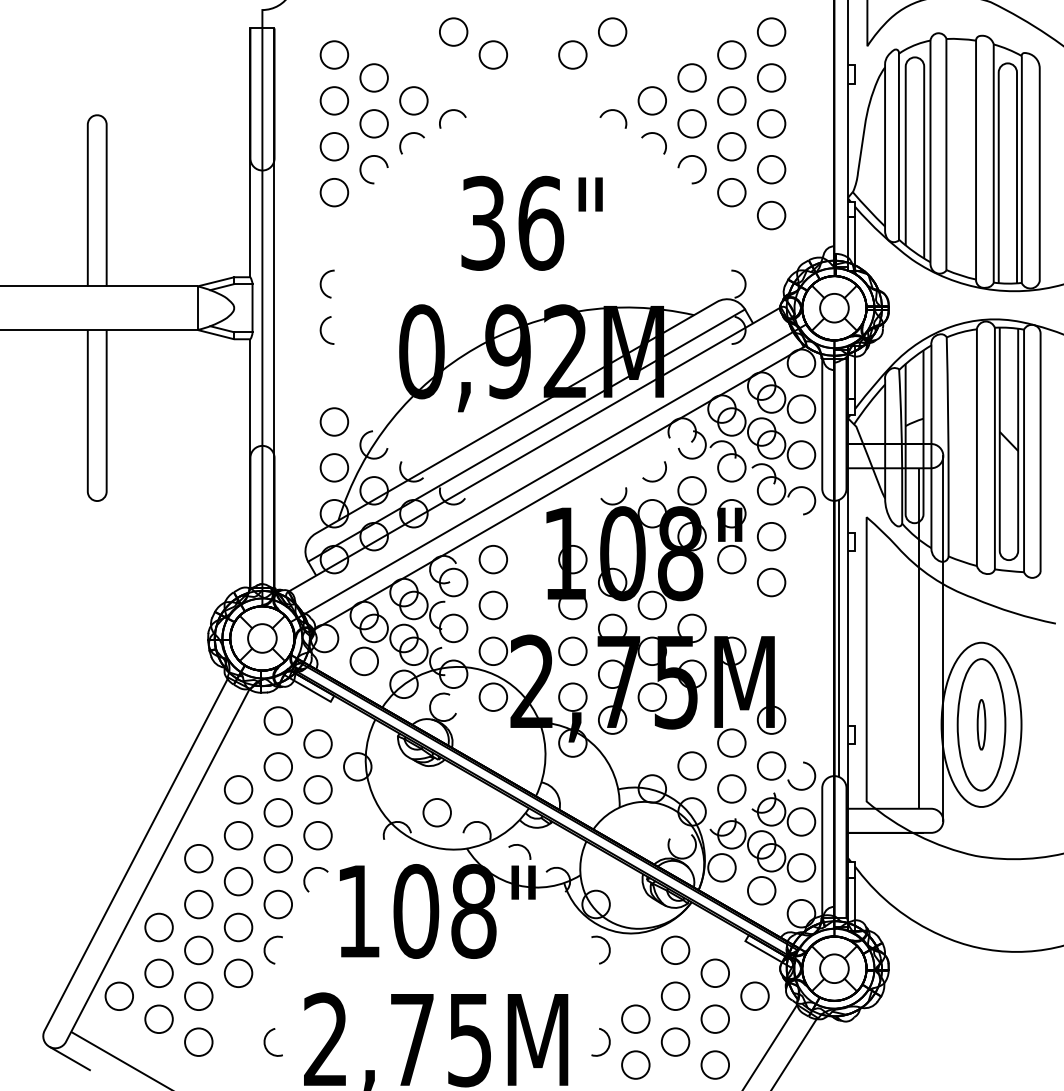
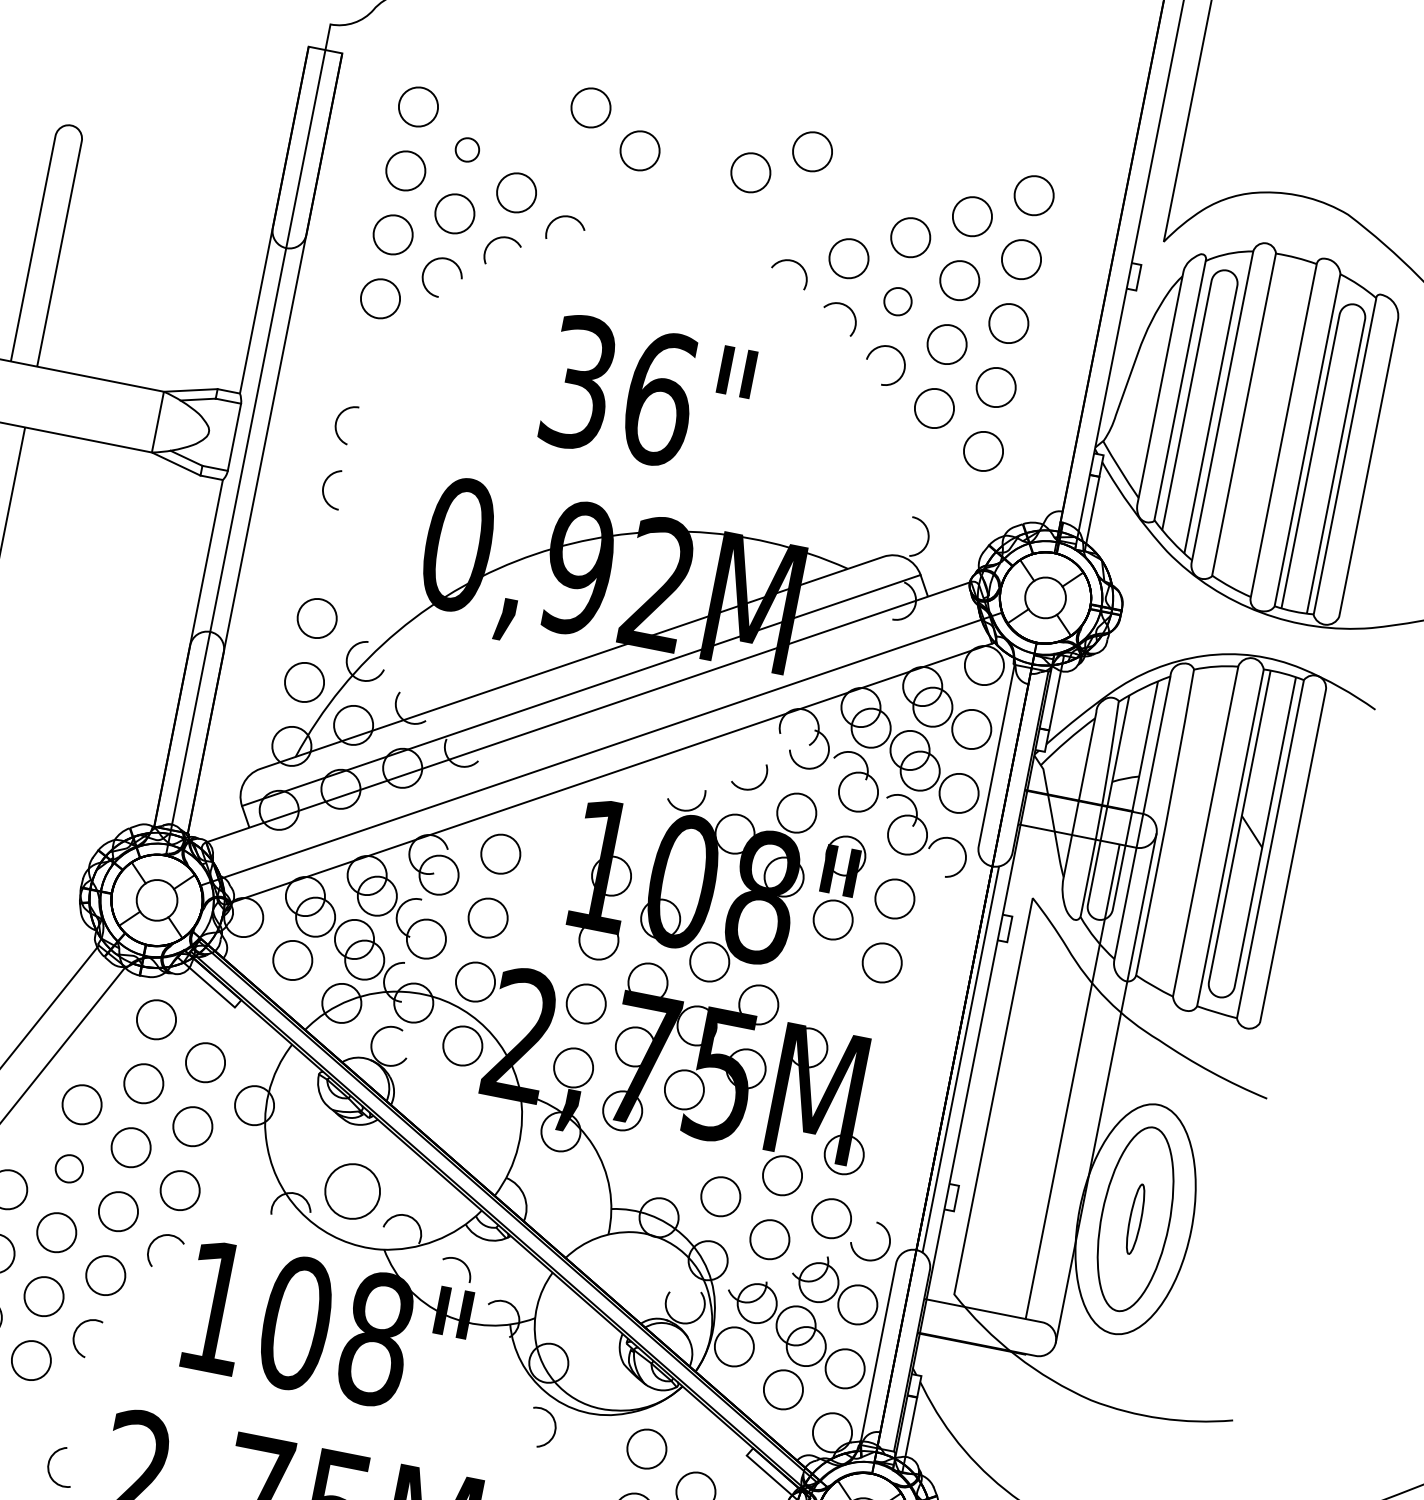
circle: (373, 77) -> (466, 149), size x0.6
circle: (691, 123) -> (897, 301), size x0.7
circle: (436, 812) -> (351, 1190), size x1.4
circle: (238, 835) -> (69, 1168), size x0.7

